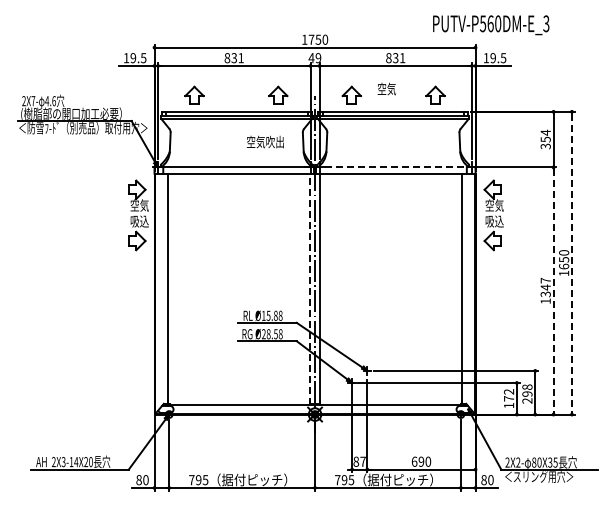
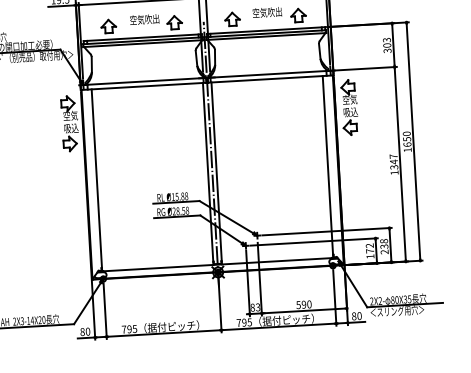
text: (405, 88) -> (274, 11), 空気 -> 空気吹出
text: (545, 135) -> (386, 42), 354 -> 303
text: (264, 141) -> (143, 19), moved
line: (395, 167) -> (270, 74), dashed -> solid
line: (571, 263) -> (413, 141), dashed -> solid
line: (309, 289) -> (208, 174), dashed -> solid
line: (553, 290) -> (400, 163), dashed -> solid
text: (527, 393) -> (384, 246), 298 -> 238
text: (362, 461) -> (257, 307), 87 -> 83
text: (414, 461) -> (298, 304), 690 -> 590

